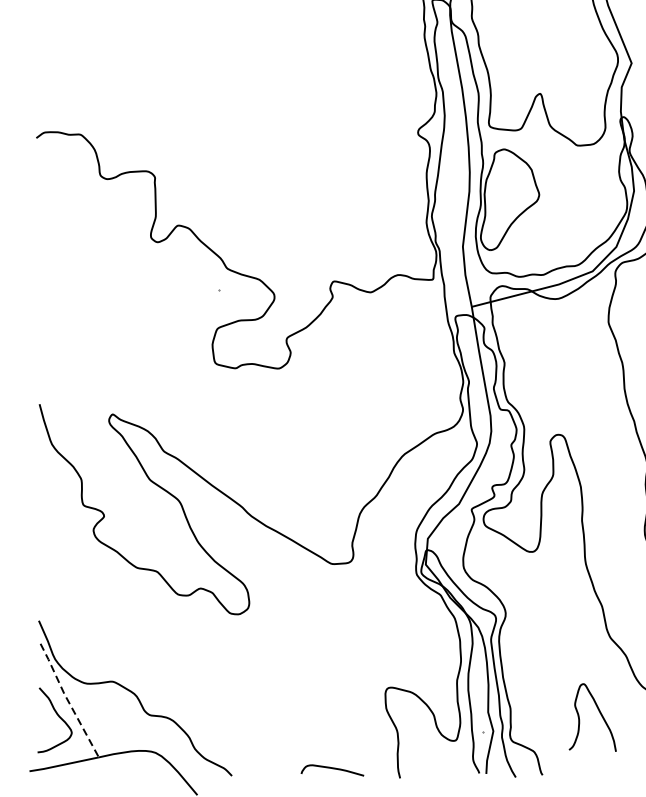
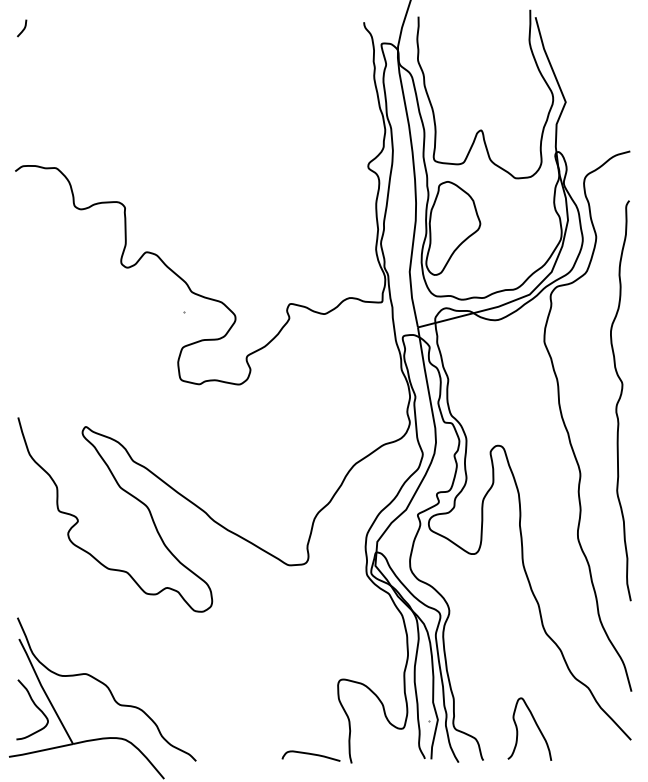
line: (67, 699) -> (44, 690), dashed -> solid
curve: (598, 712) -> (535, 724), moved
curve: (331, 768) -> (310, 754), moved

